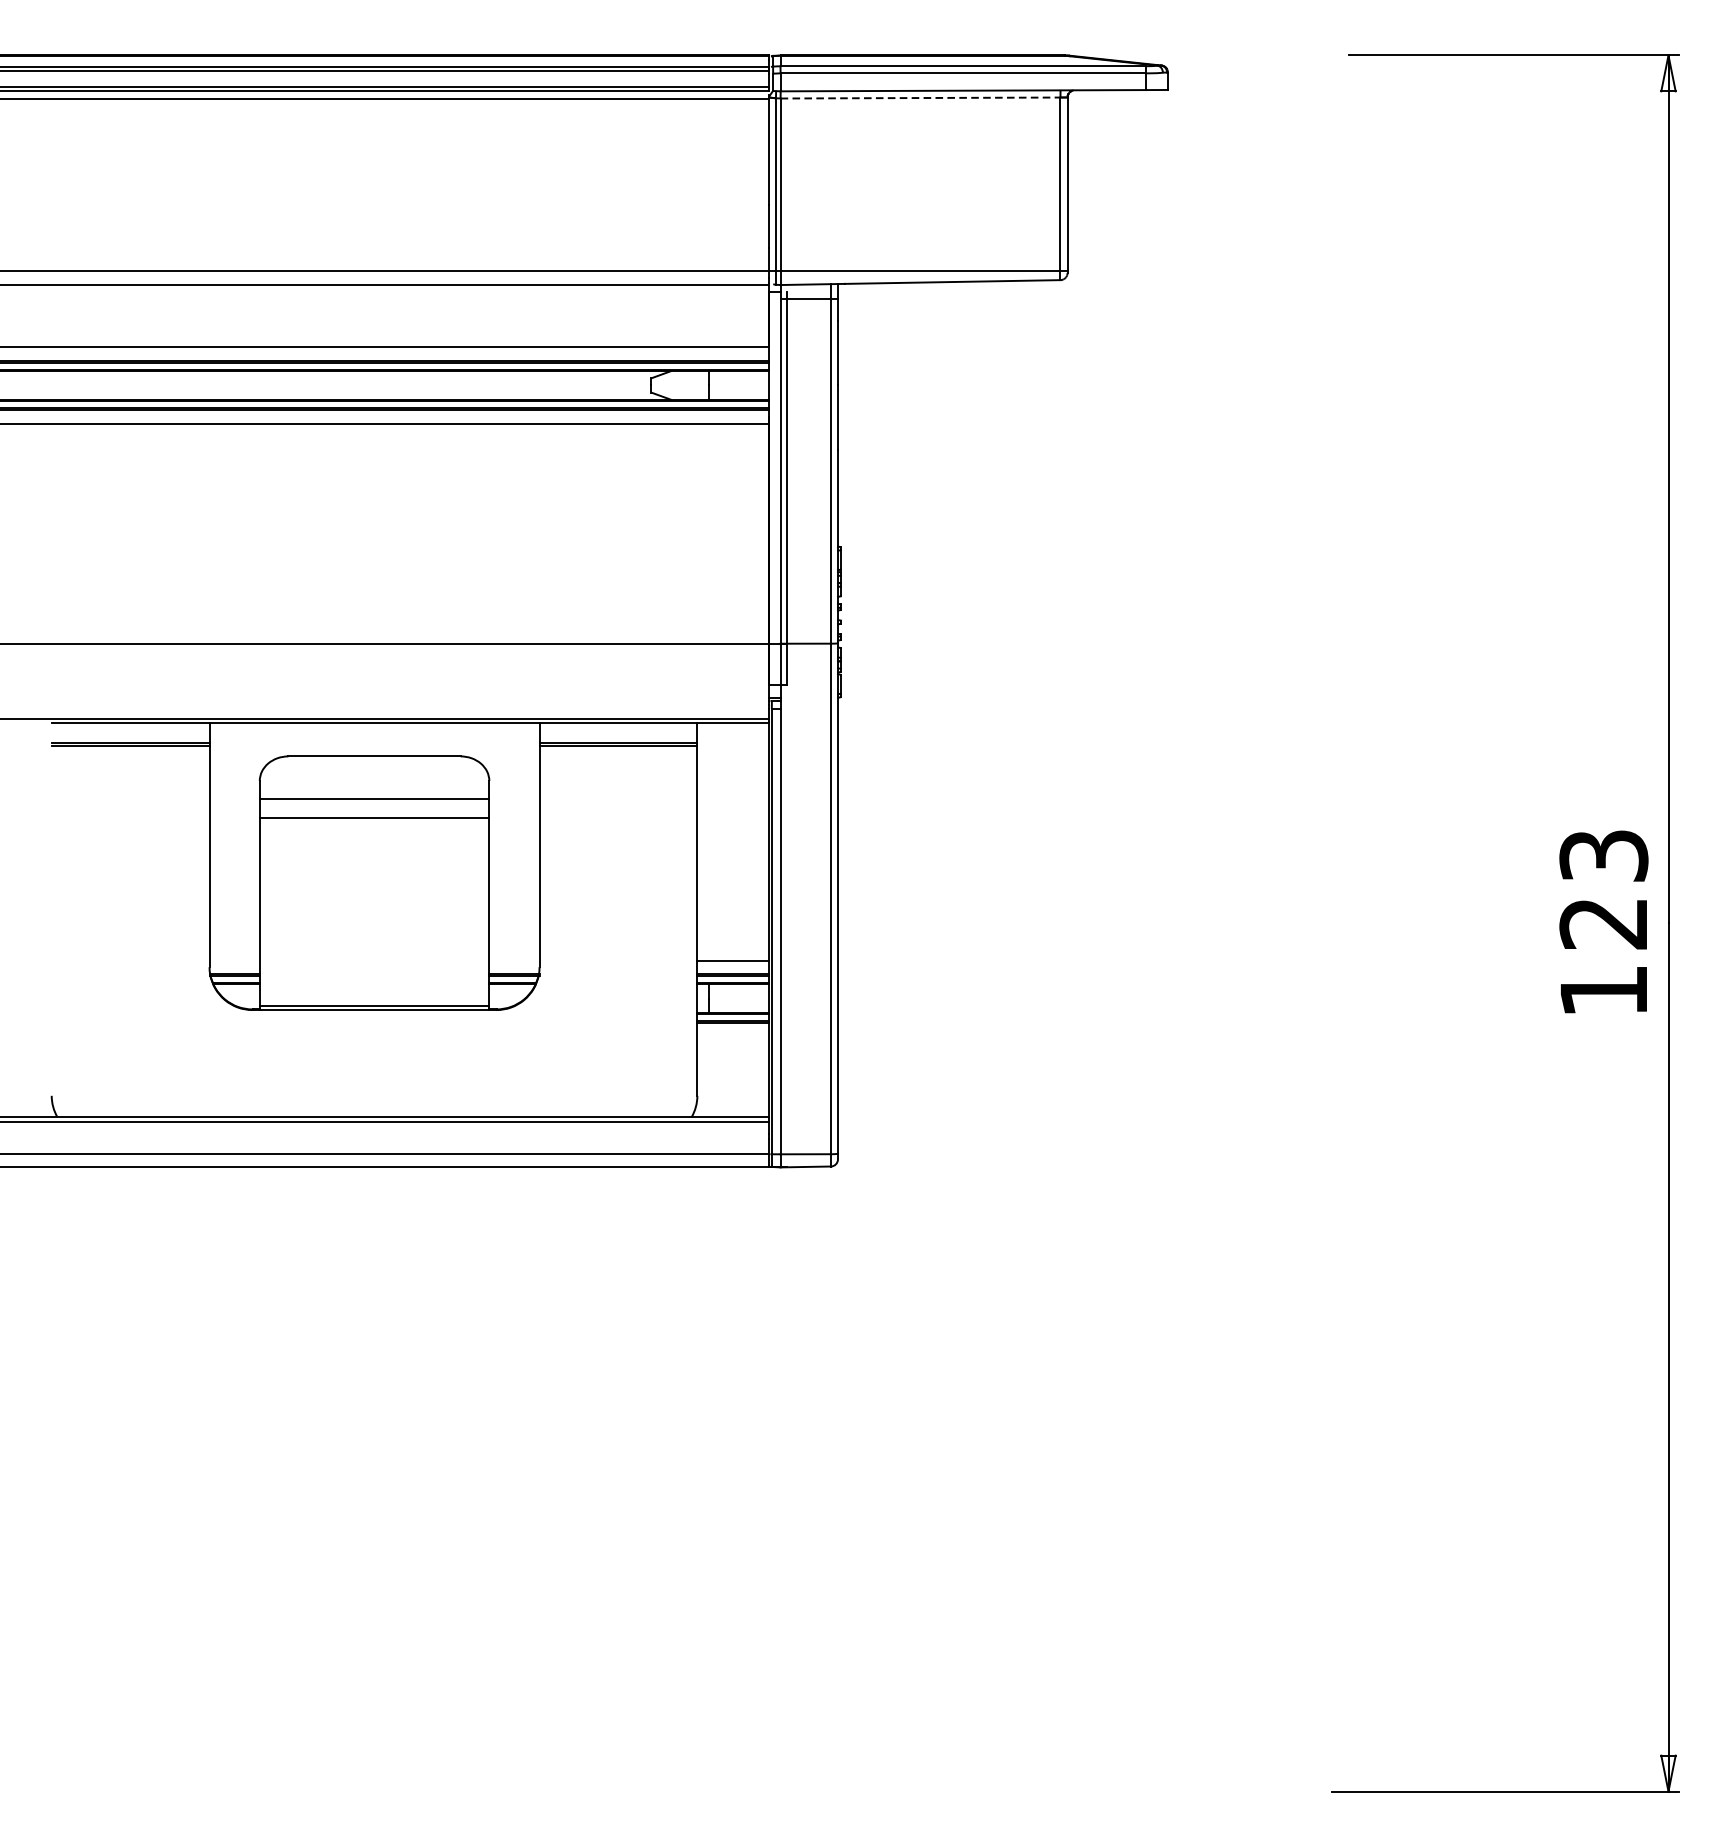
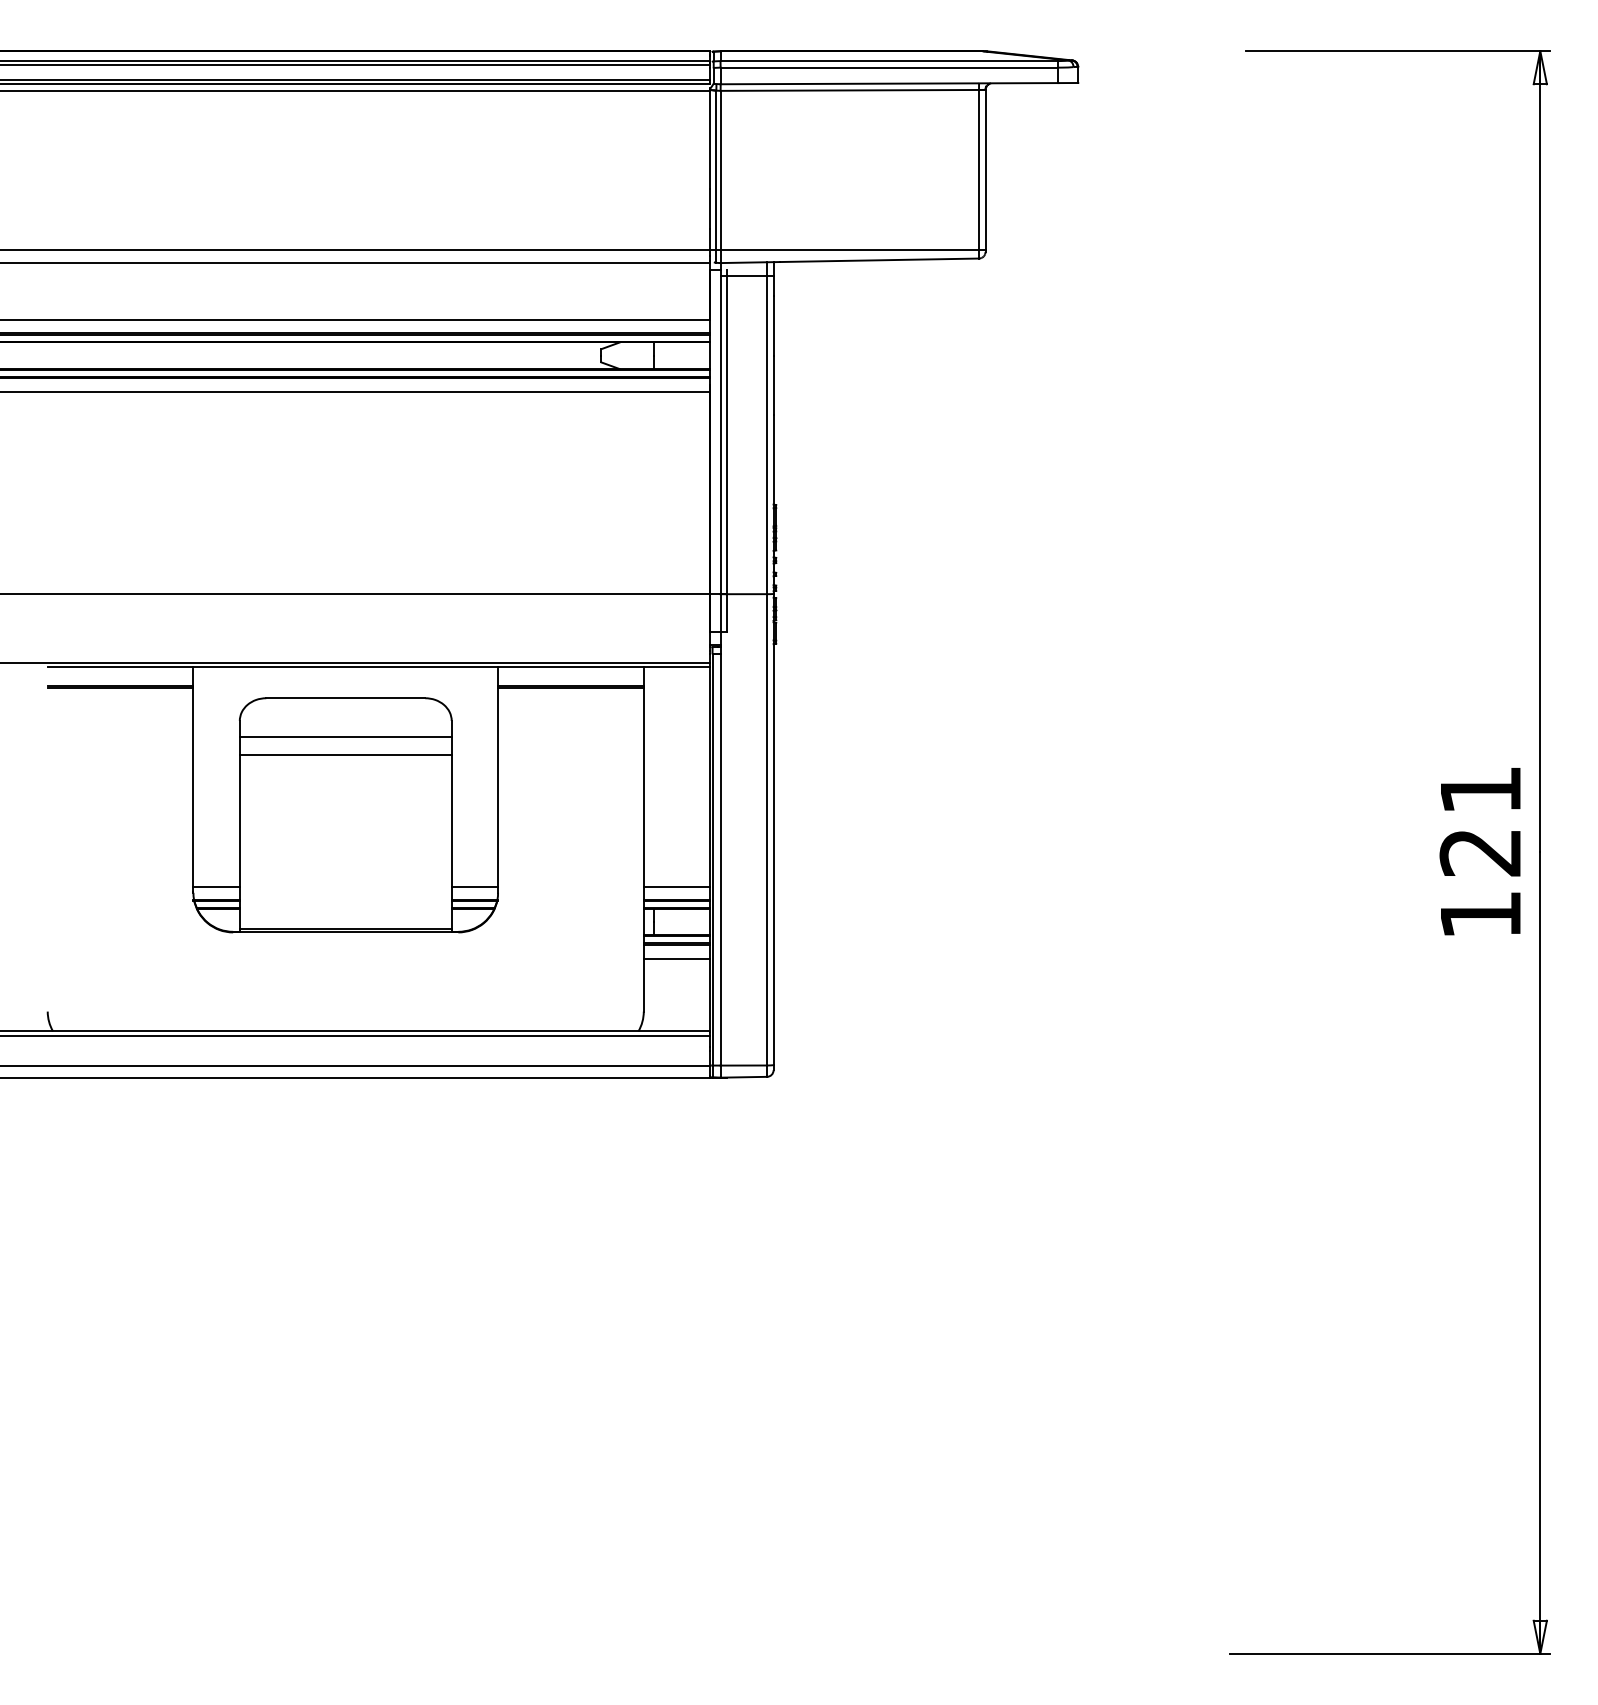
line: (921, 98) -> (850, 90), dashed -> solid
text: (1603, 855) -> (1480, 789), 123 -> 121
line: (234, 961) -> (216, 887), added
line: (514, 961) -> (474, 887), added
line: (732, 1038) -> (676, 958), added

